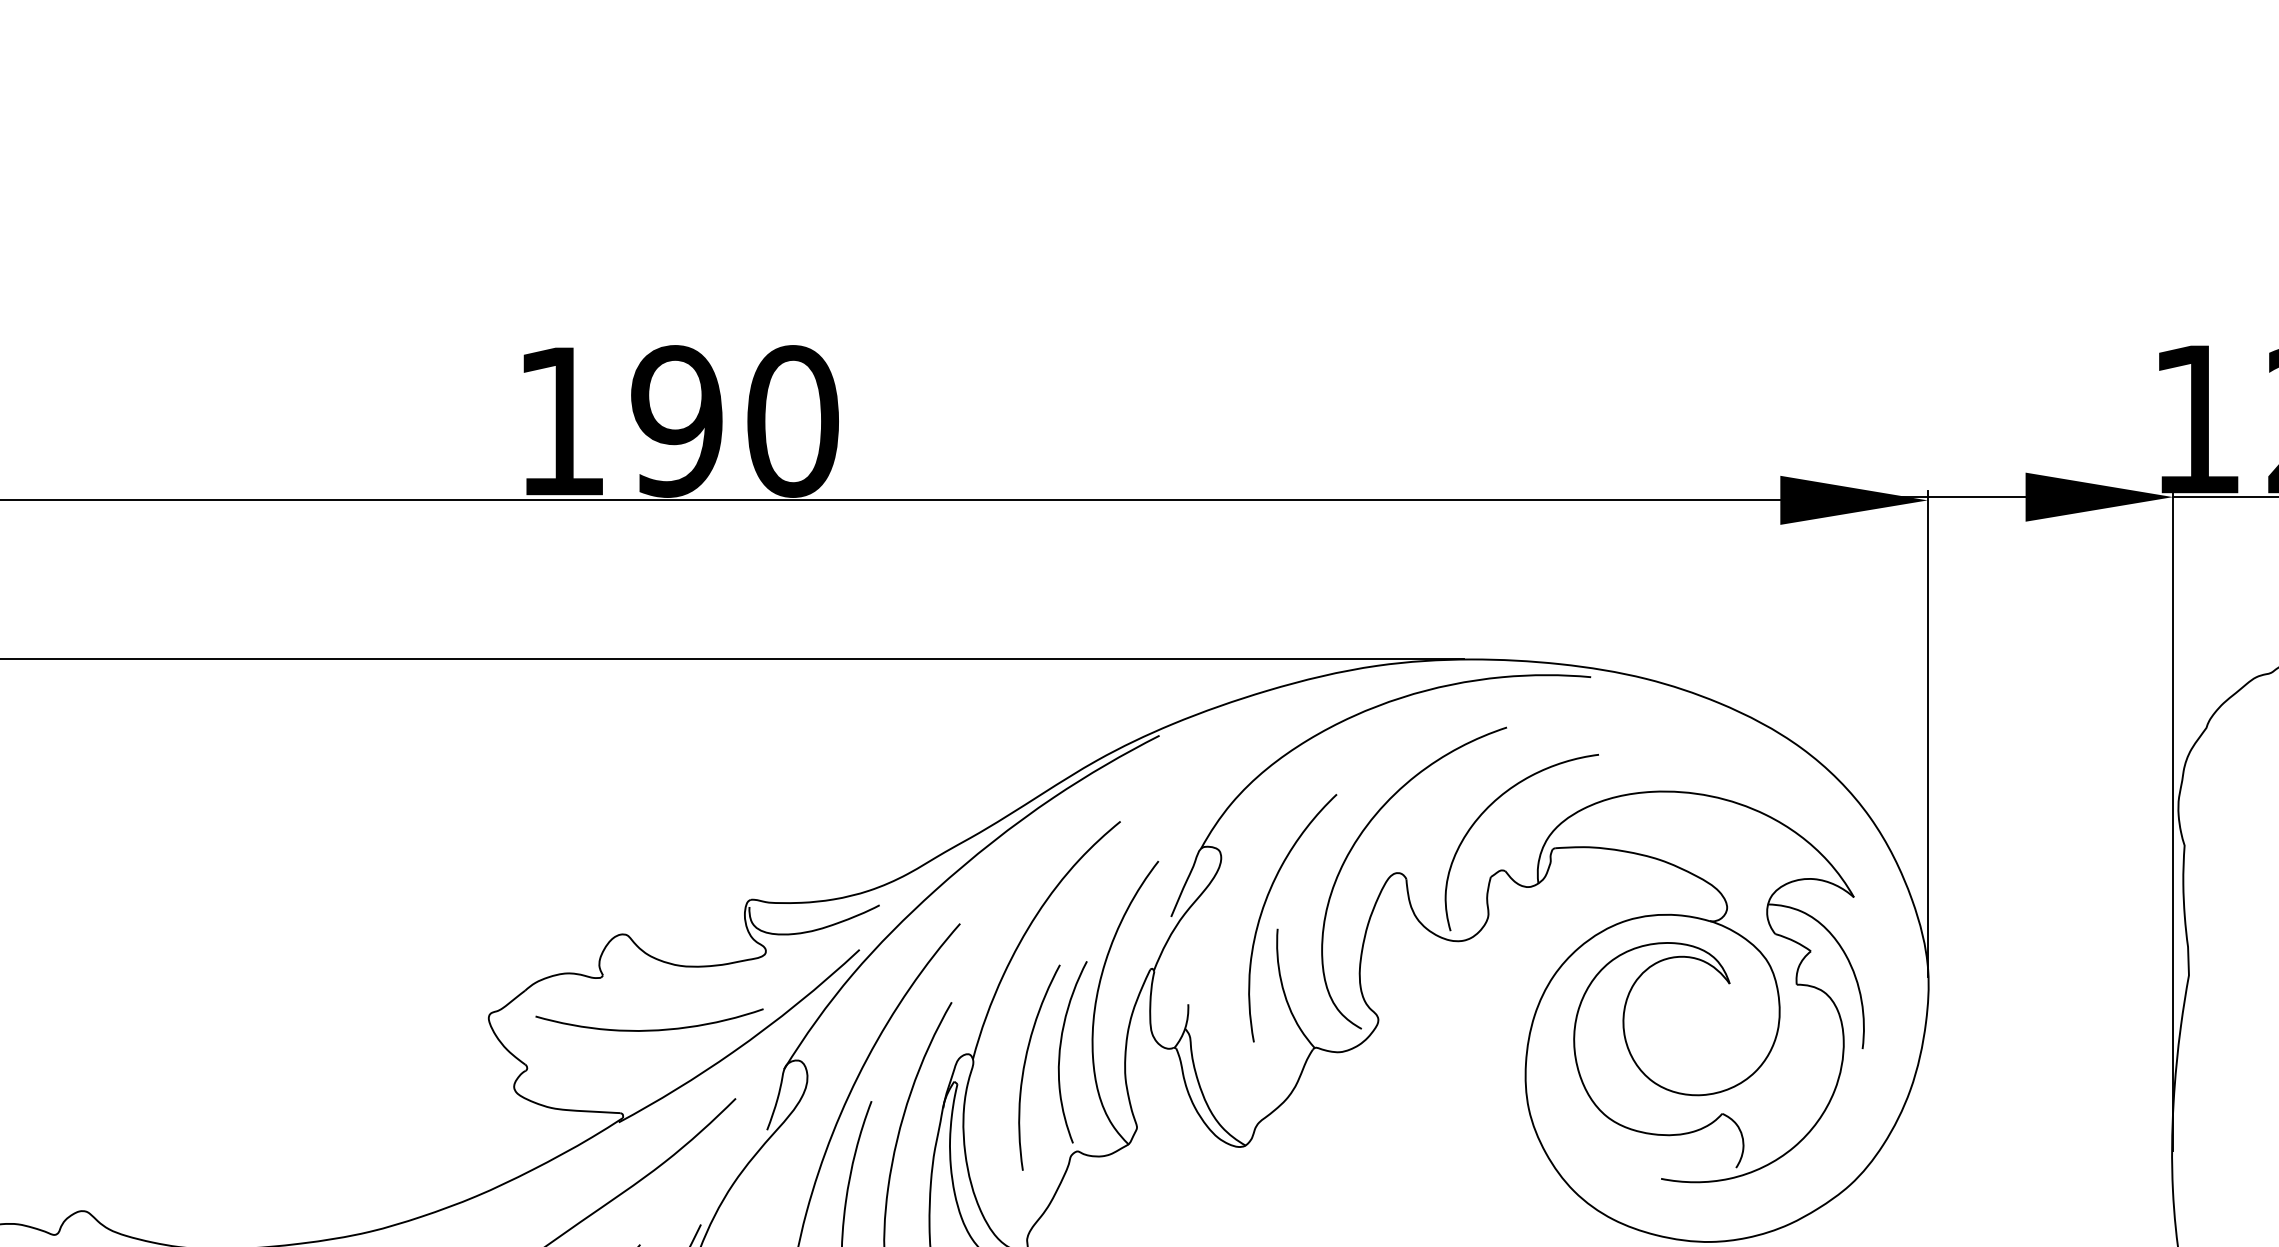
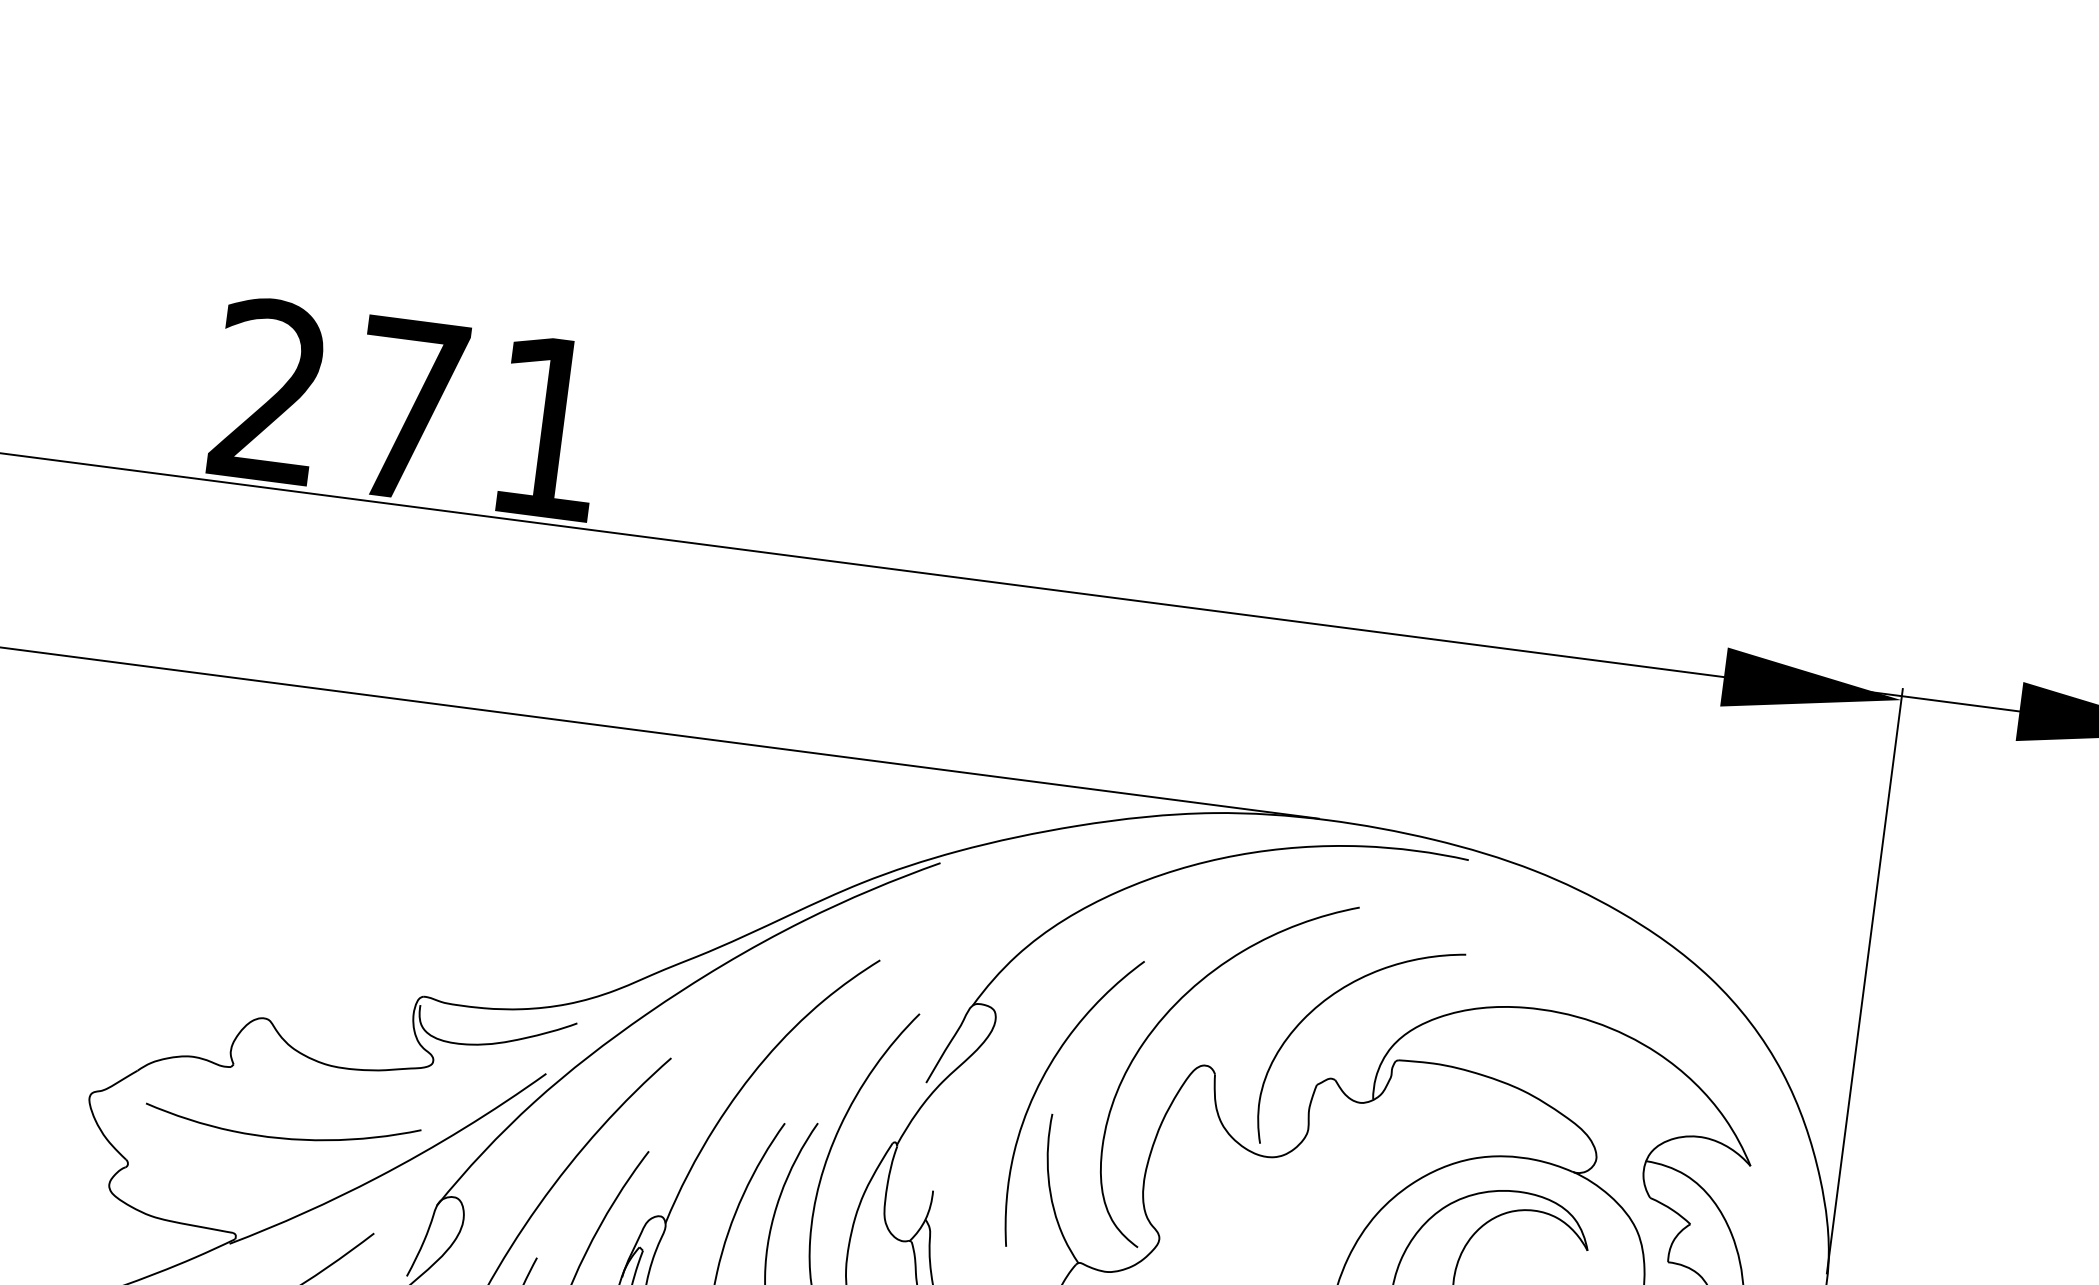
text: (677, 421) -> (409, 409), 190 -> 271

